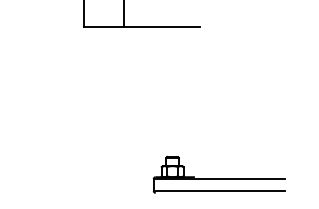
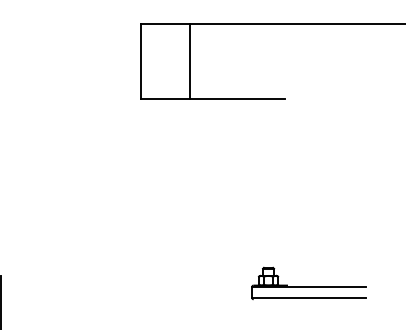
part: (218, 174) -> (308, 283), size x0.7

